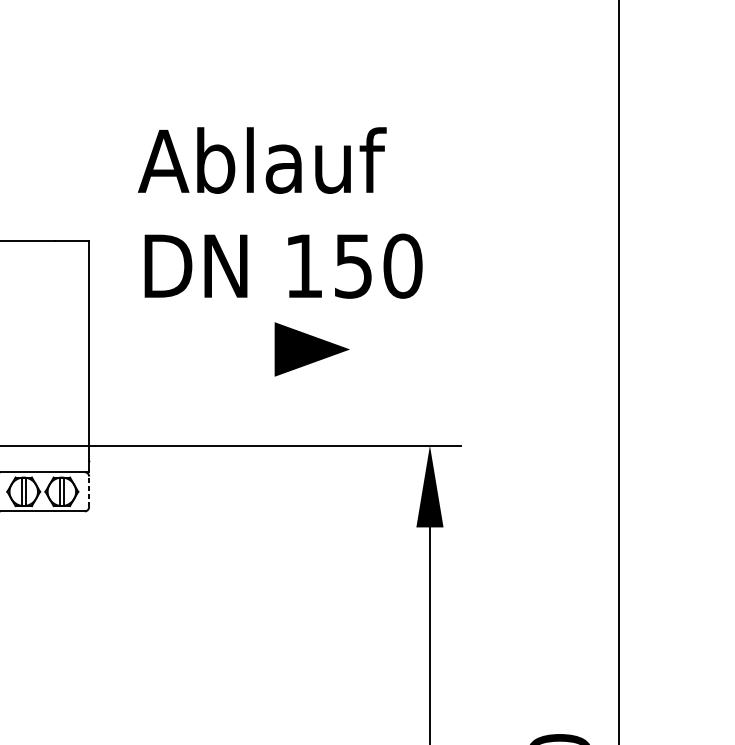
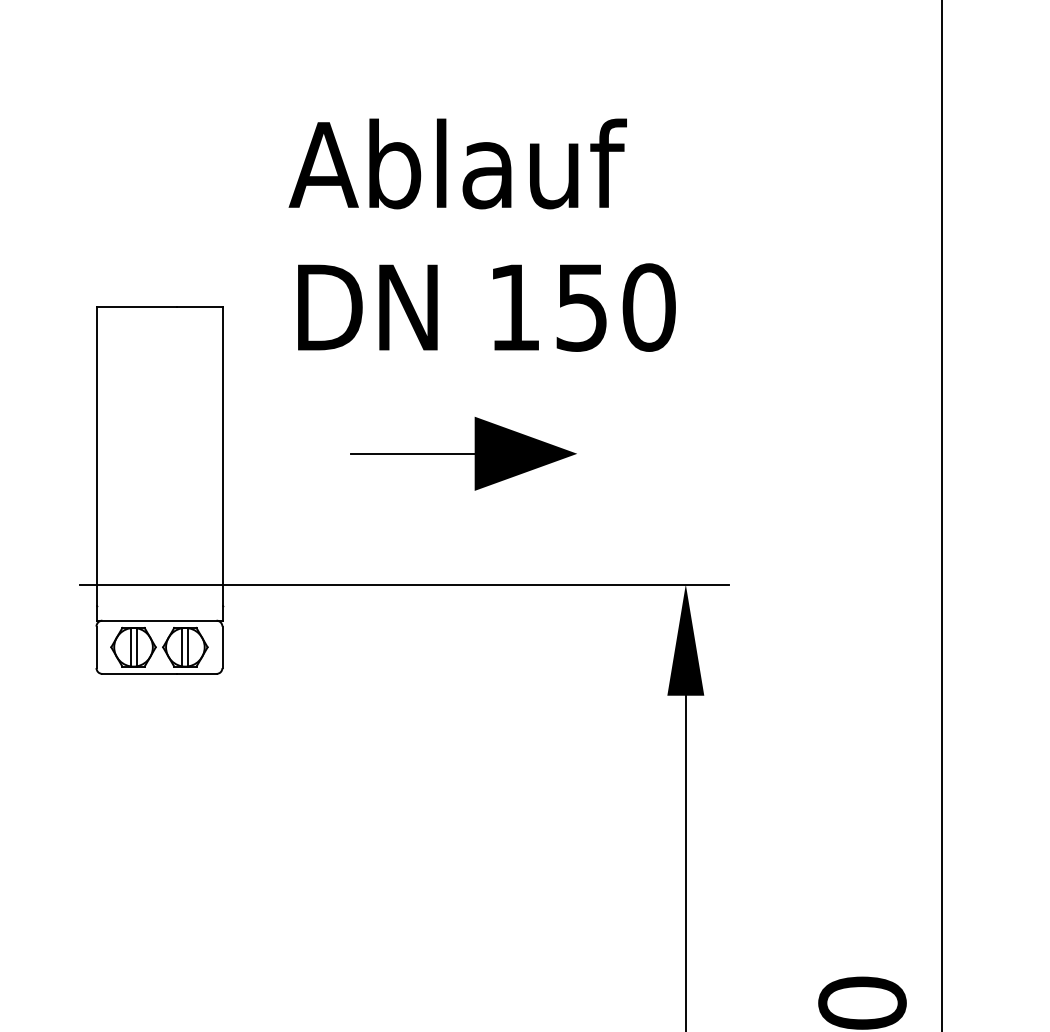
text: (279, 212) -> (481, 234), moved
line: (228, 349) -> (412, 453), added
line: (89, 491) -> (222, 647), dashed -> solid

